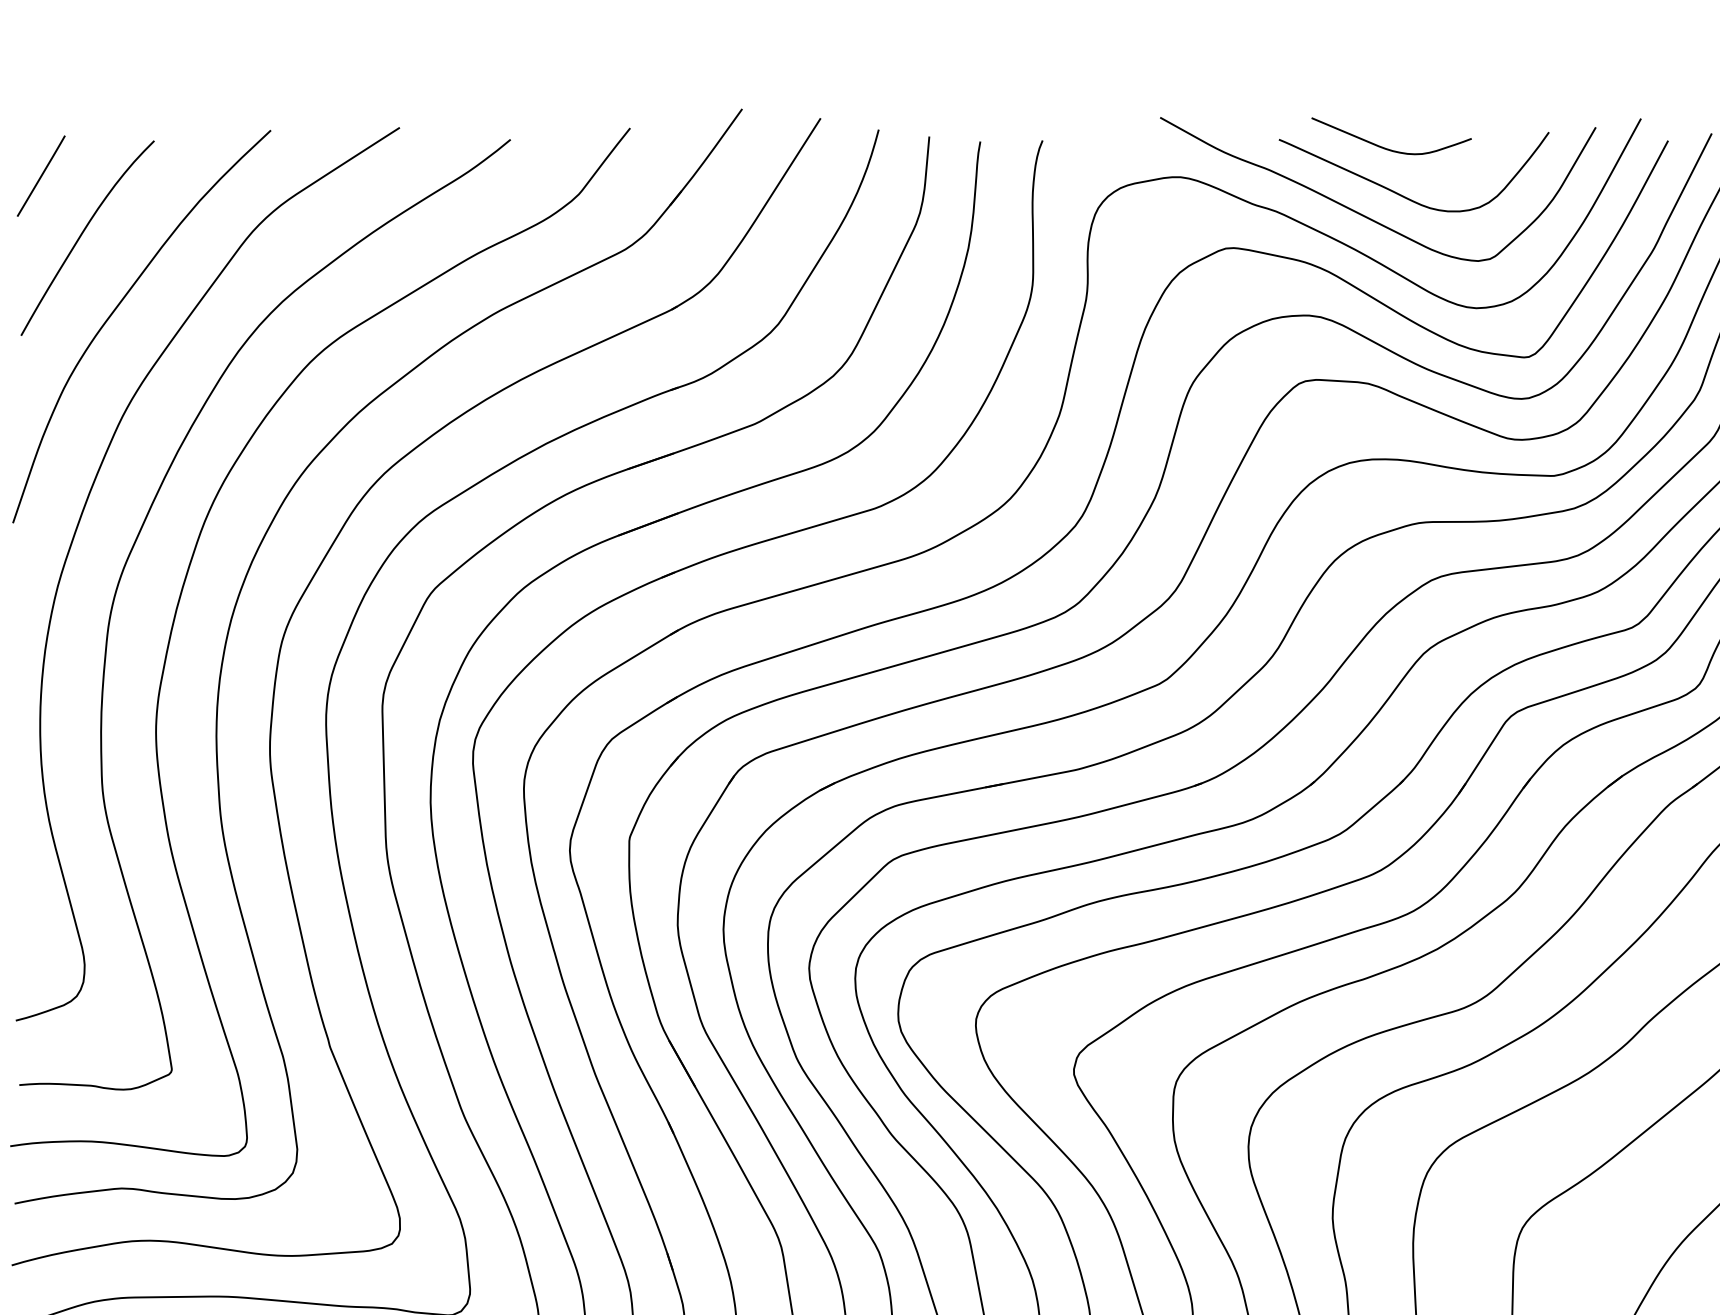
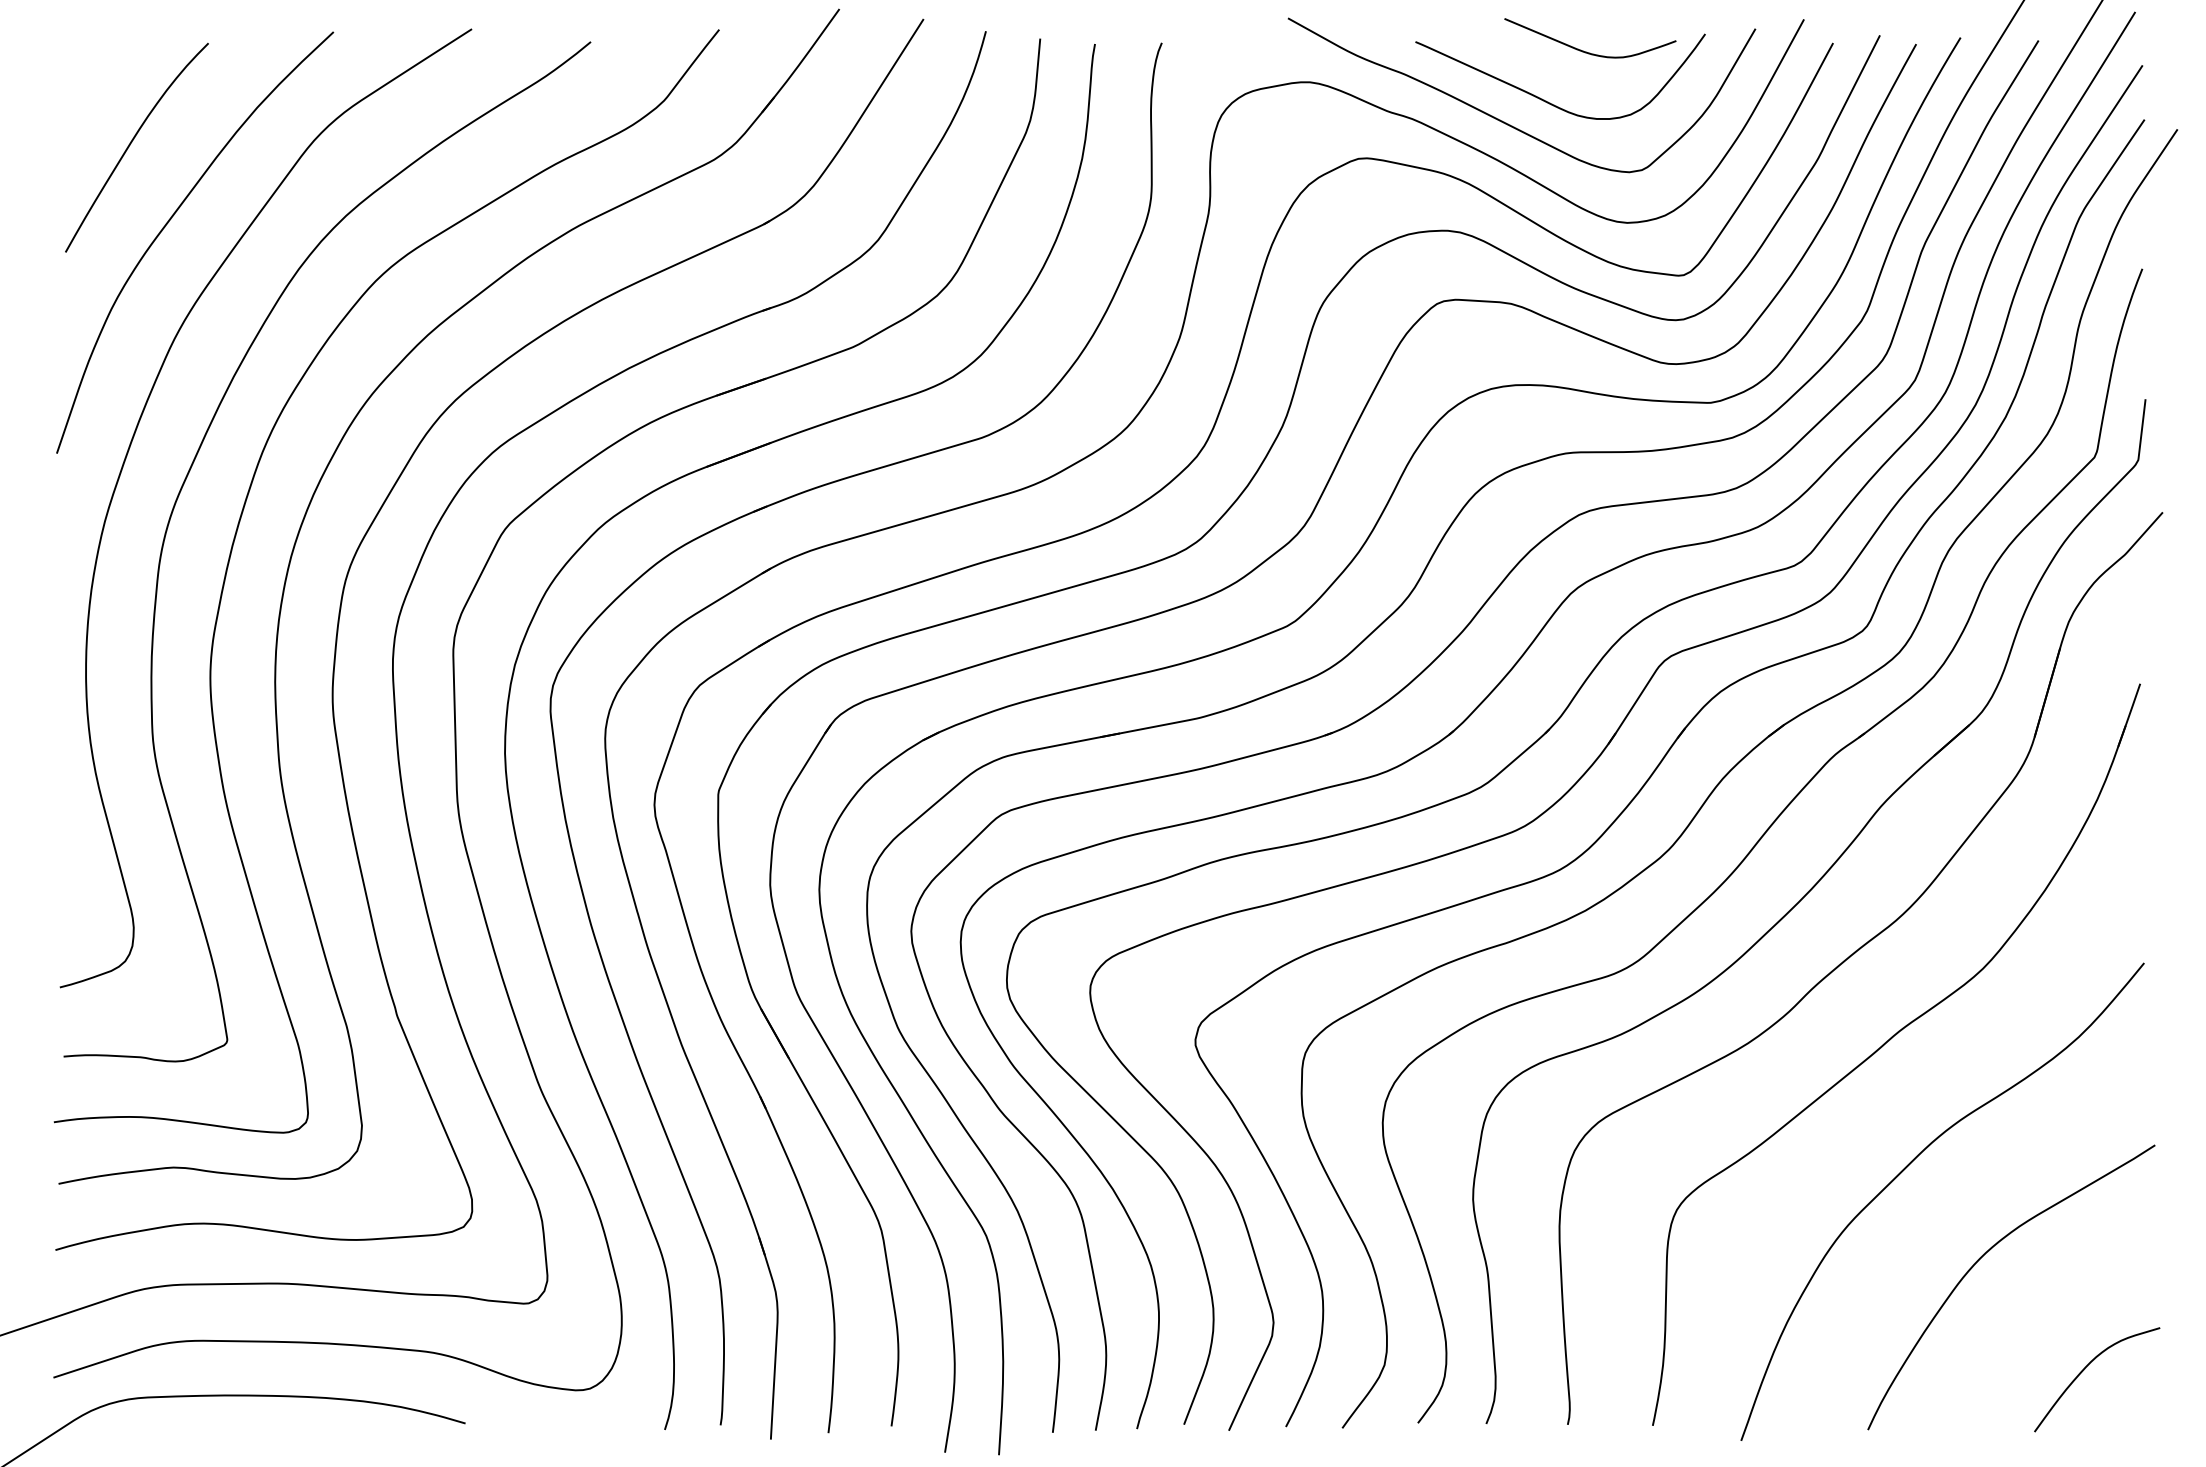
curve: (1388, 148) -> (1586, 51), moved
line: (41, 175) -> (87, 80), removed

